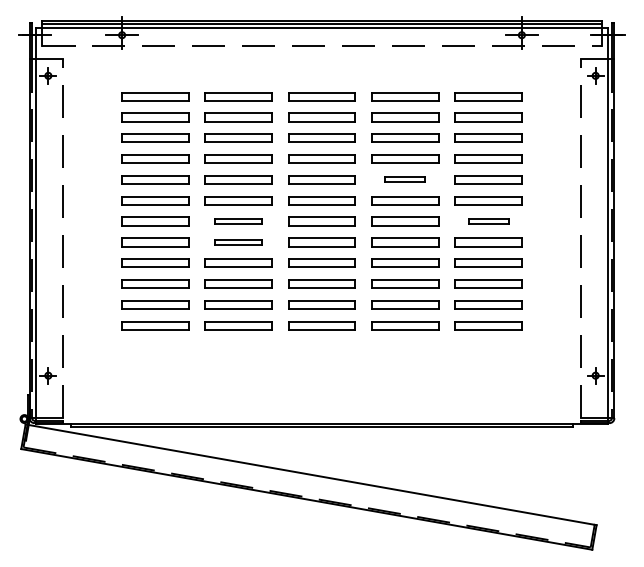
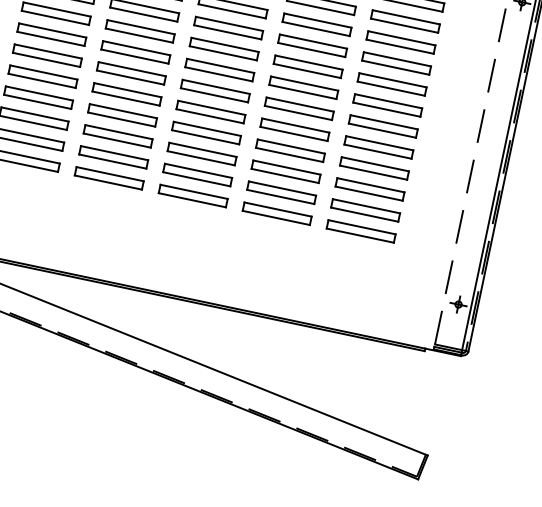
part: (405, 179) -> (308, 66), size x1.67
part: (238, 221) -> (131, 73), size x1.43
part: (488, 221) -> (383, 126), size x1.67
part: (238, 242) -> (126, 94), size x1.43

